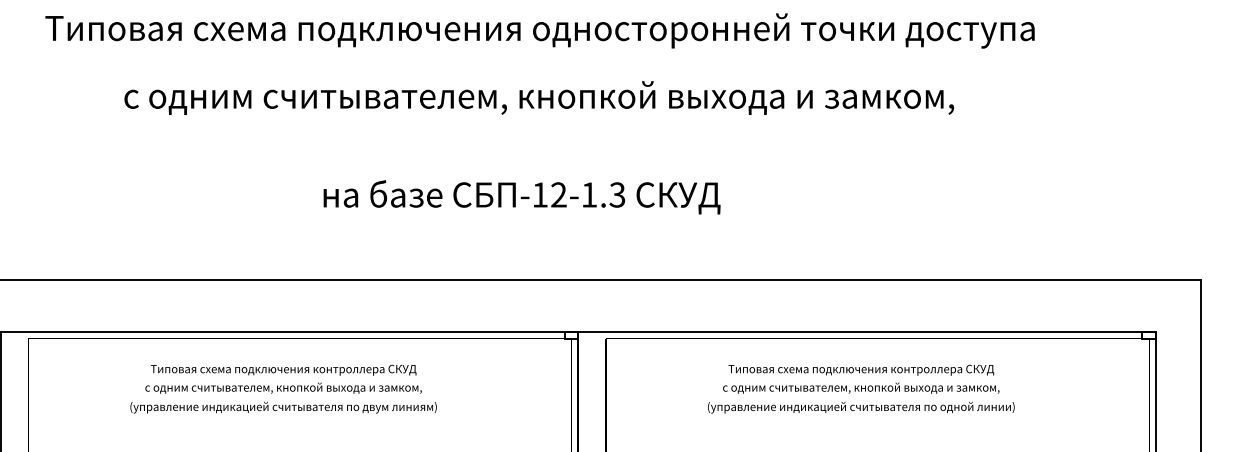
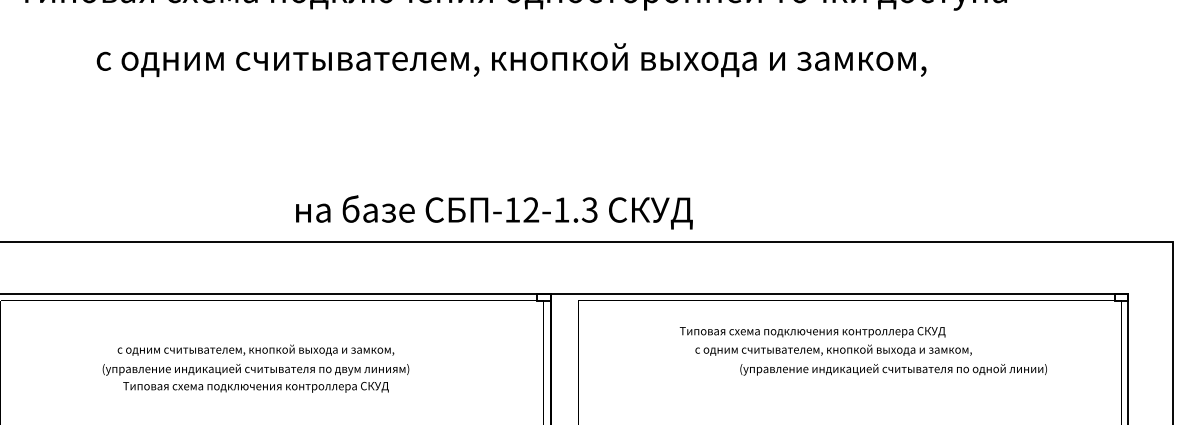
text: (521, 197) -> (493, 212), moved
text: (283, 369) -> (255, 386), moved
text: (861, 369) -> (812, 331), moved
text: (861, 407) -> (893, 369), moved

